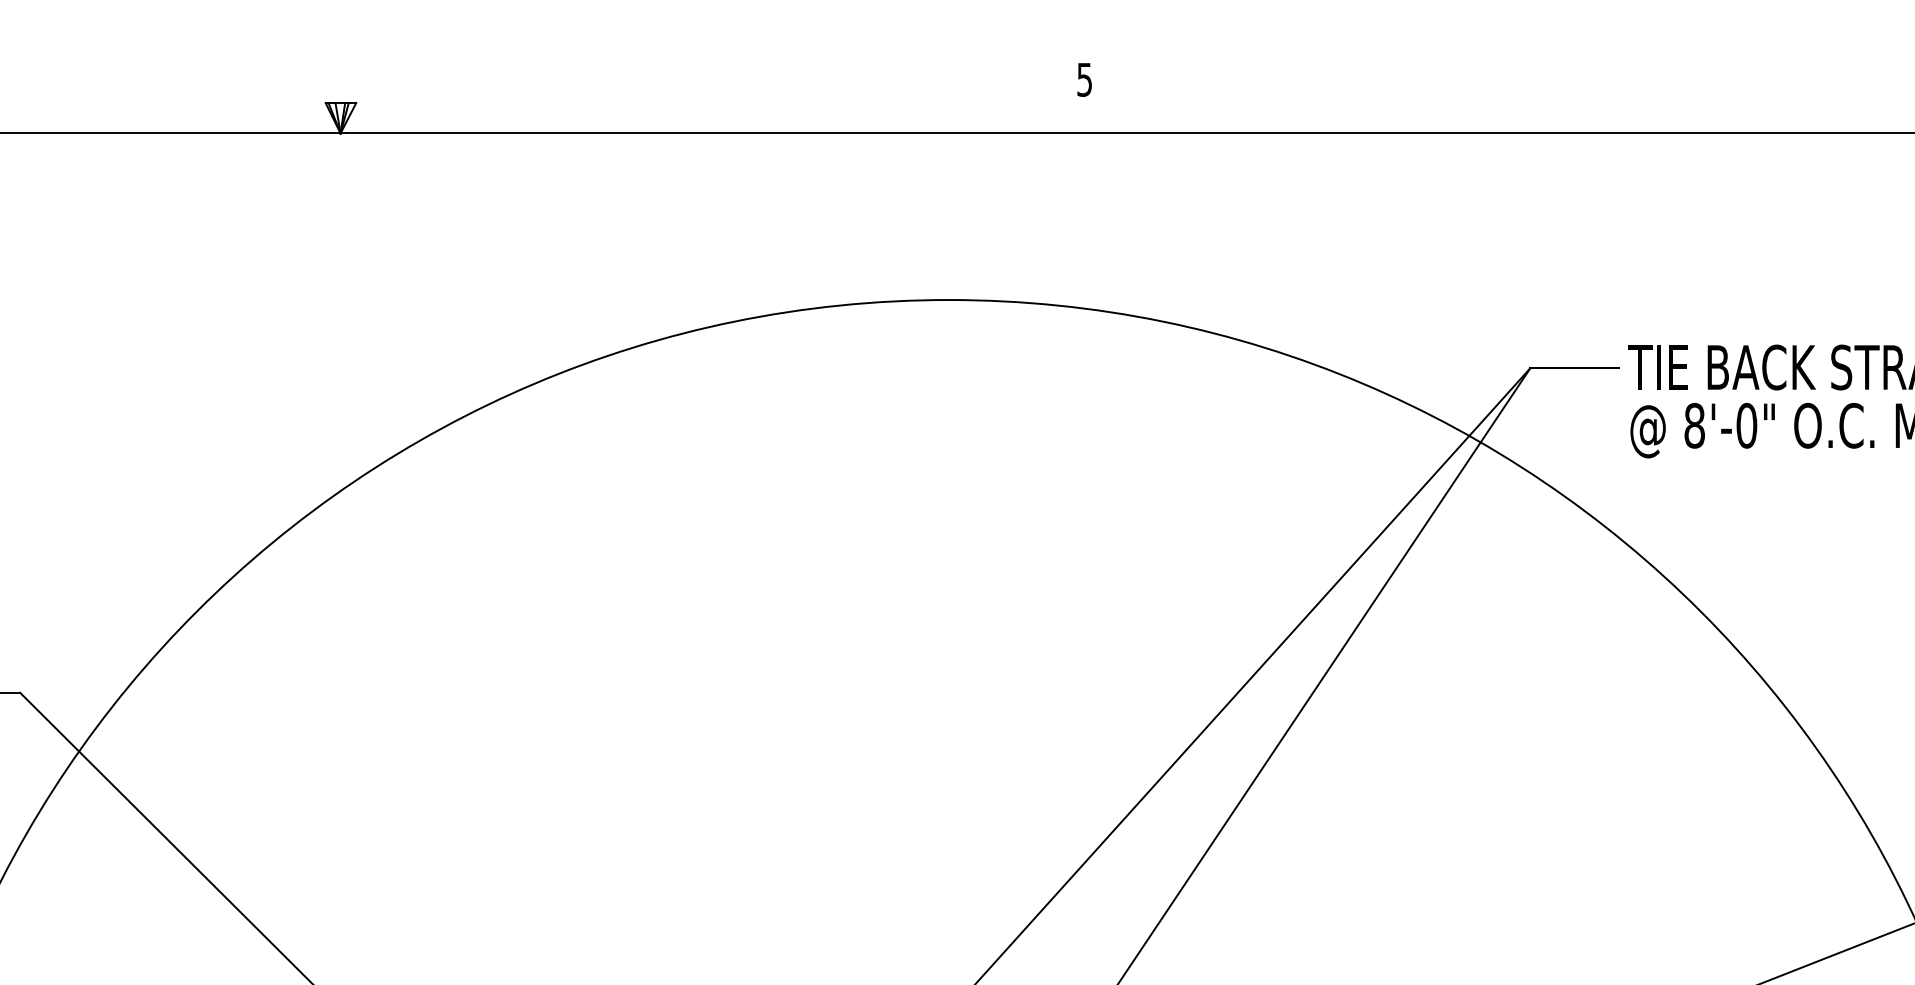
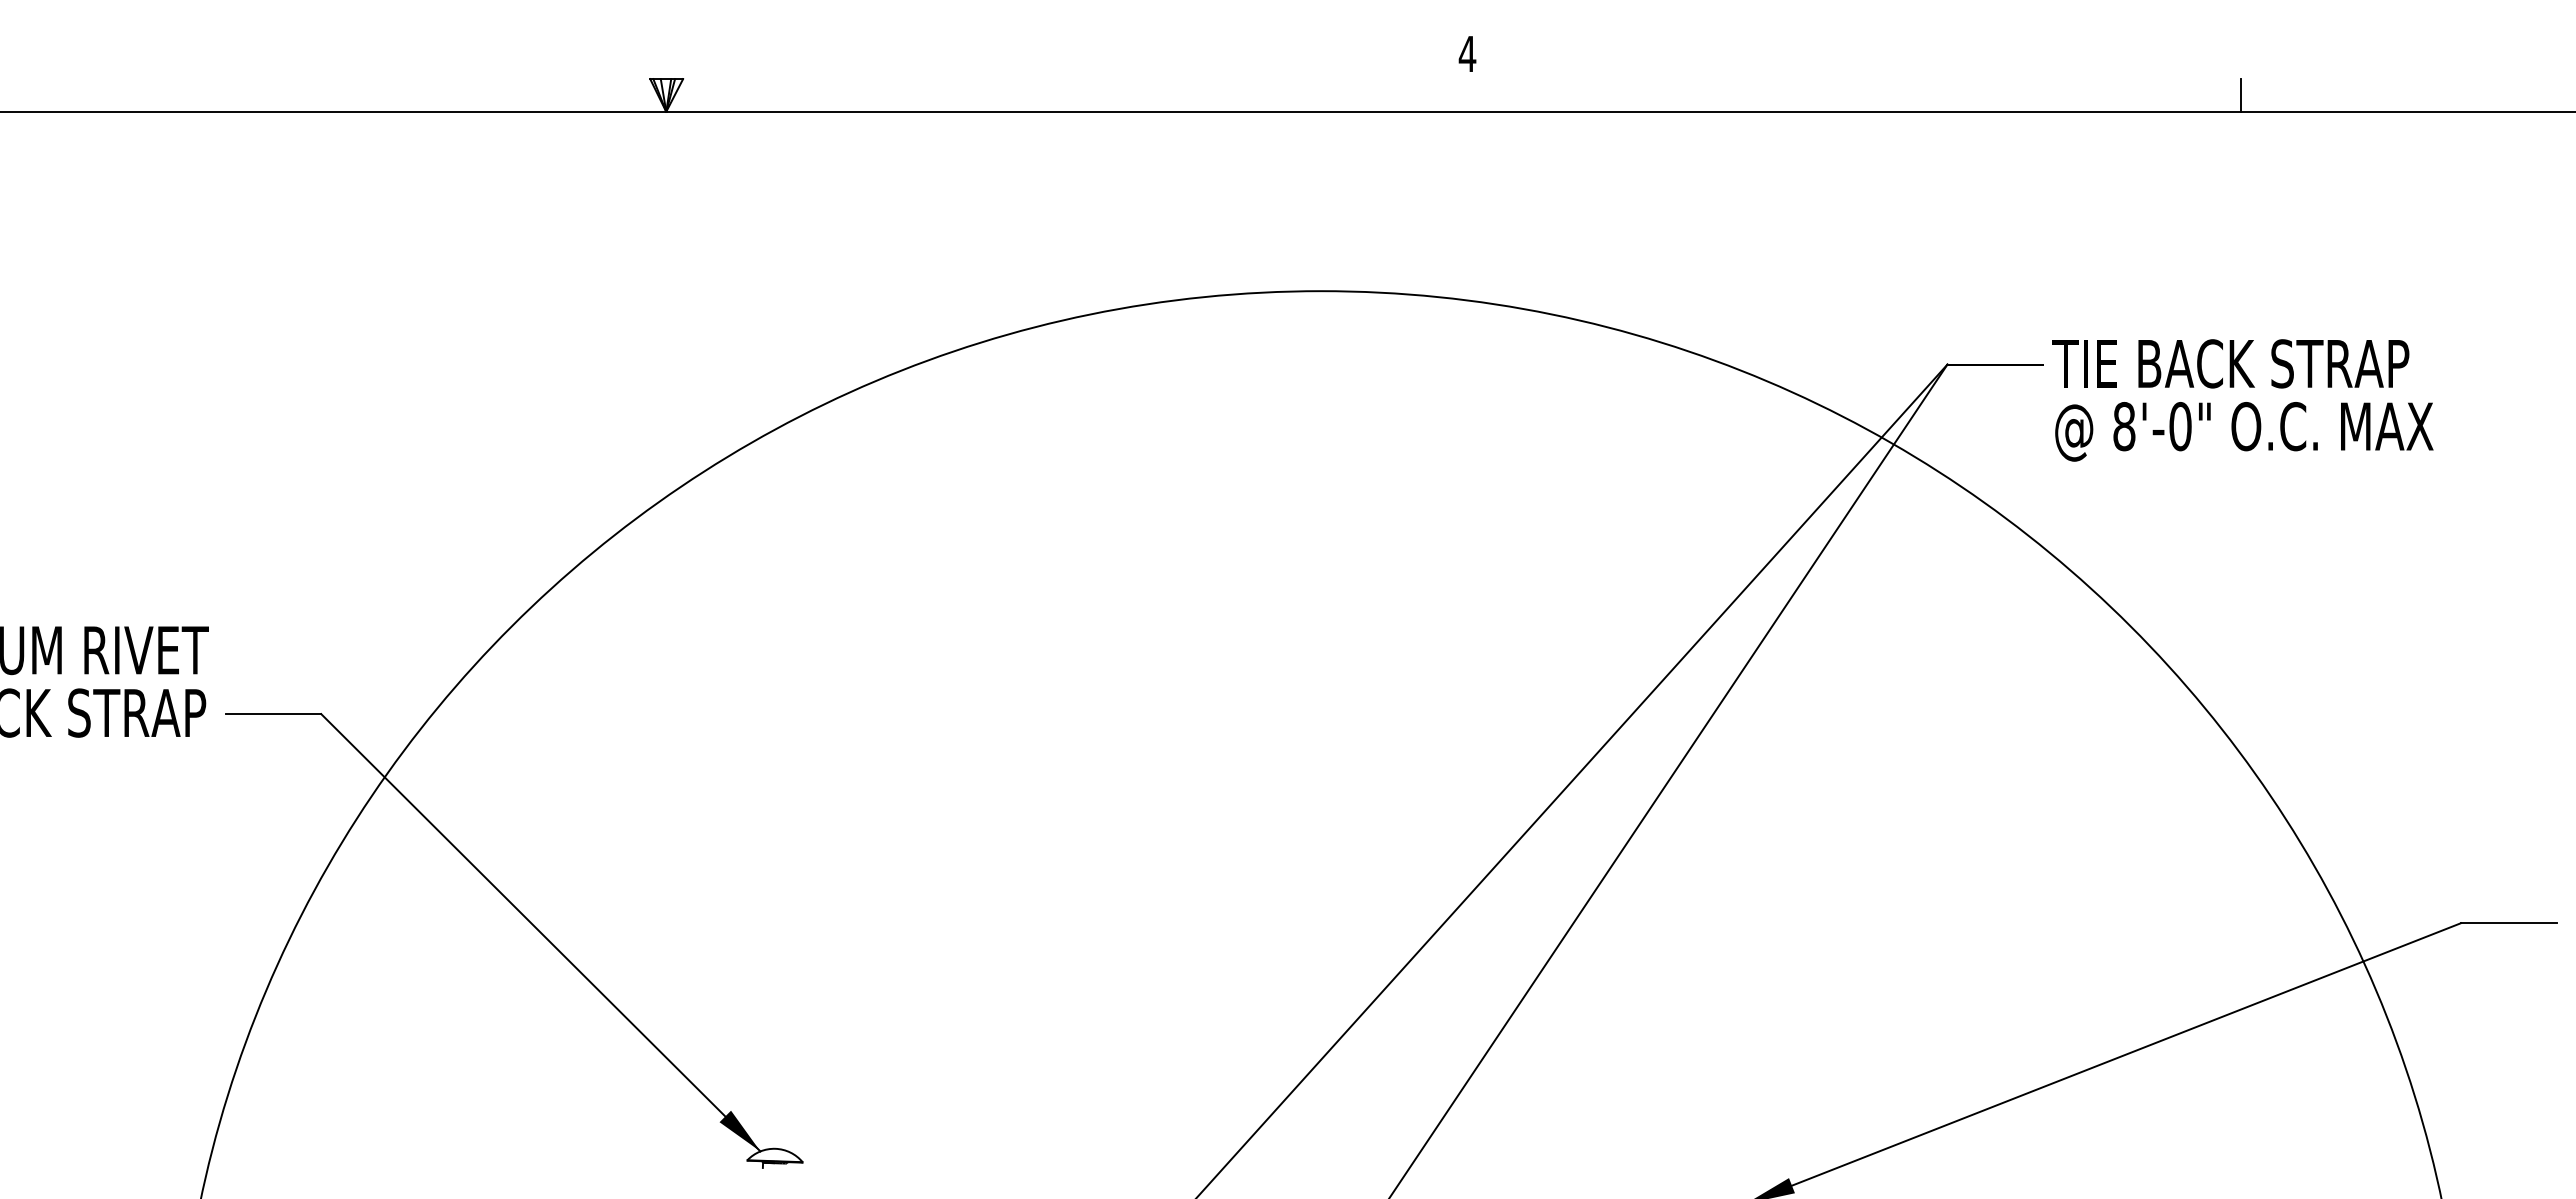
text: (1084, 80) -> (1467, 54), 5 -> 4
line: (1802, 118) -> (2240, 95), added

